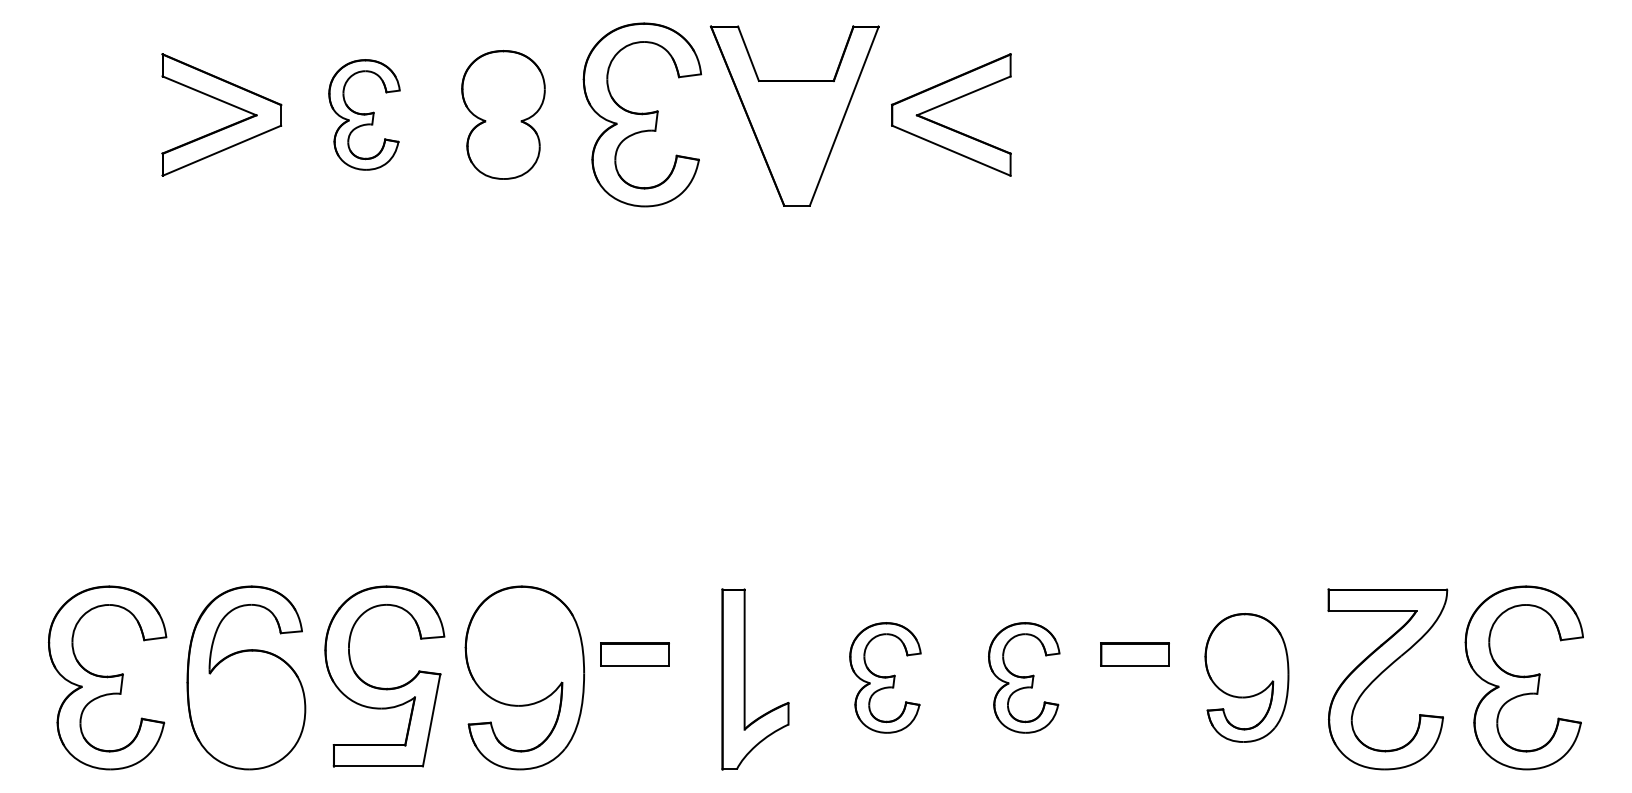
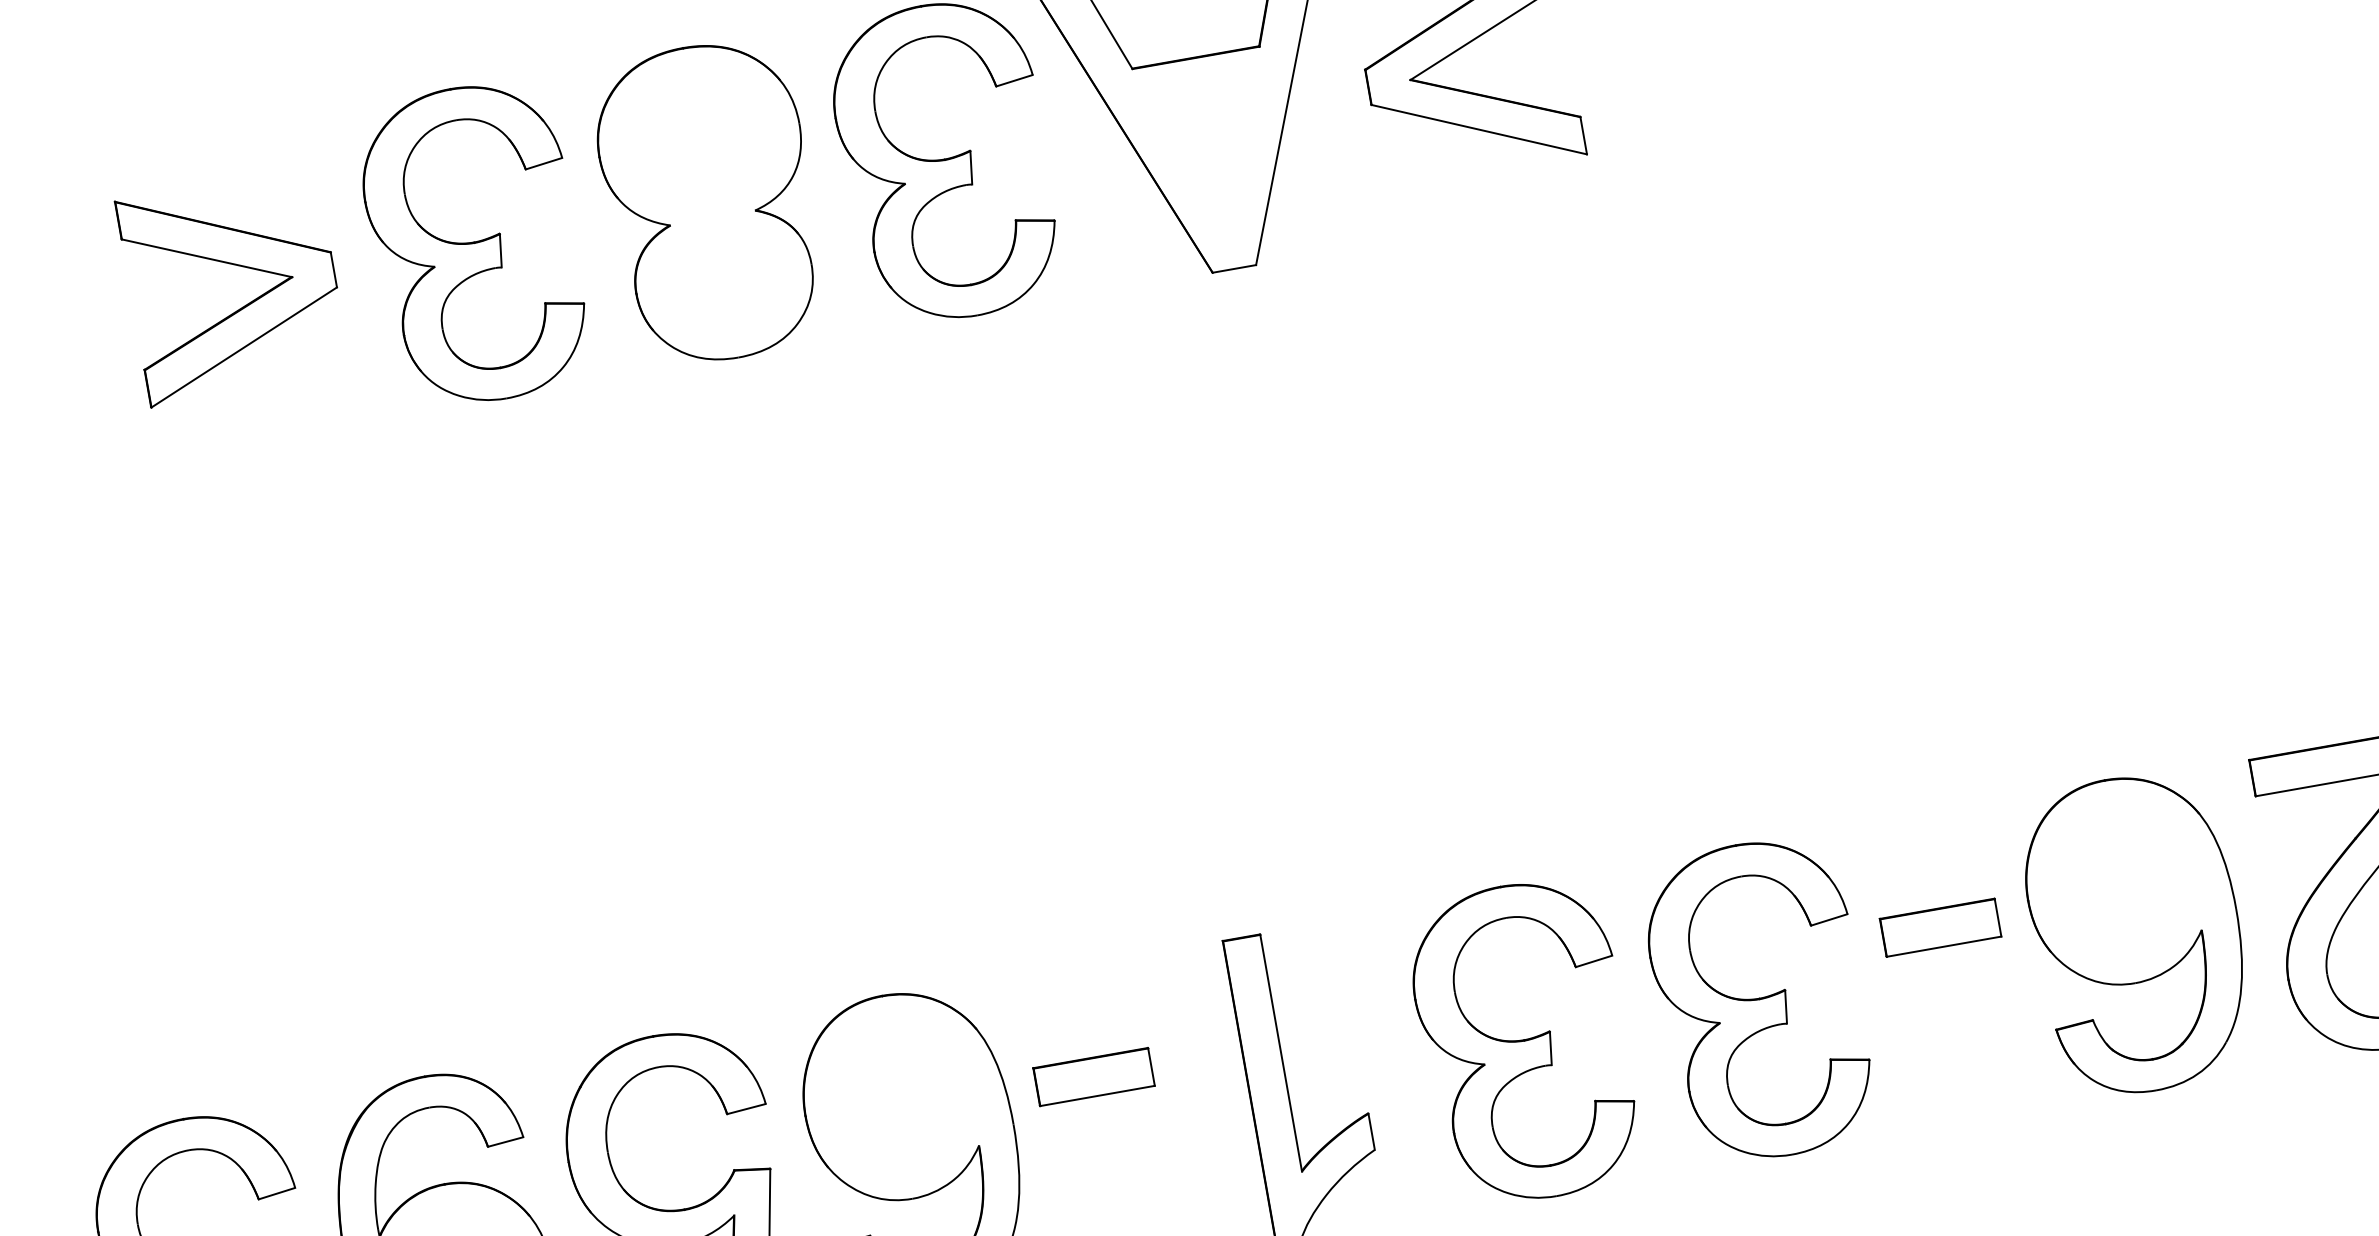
part: (364, 114) -> (474, 243), size x1.67
part: (503, 114) -> (710, 202), size x1.43
part: (885, 677) -> (1524, 1041), size x1.67
part: (1023, 677) -> (1758, 1000), size x1.67
part: (1246, 677) -> (2136, 933), size x1.43

